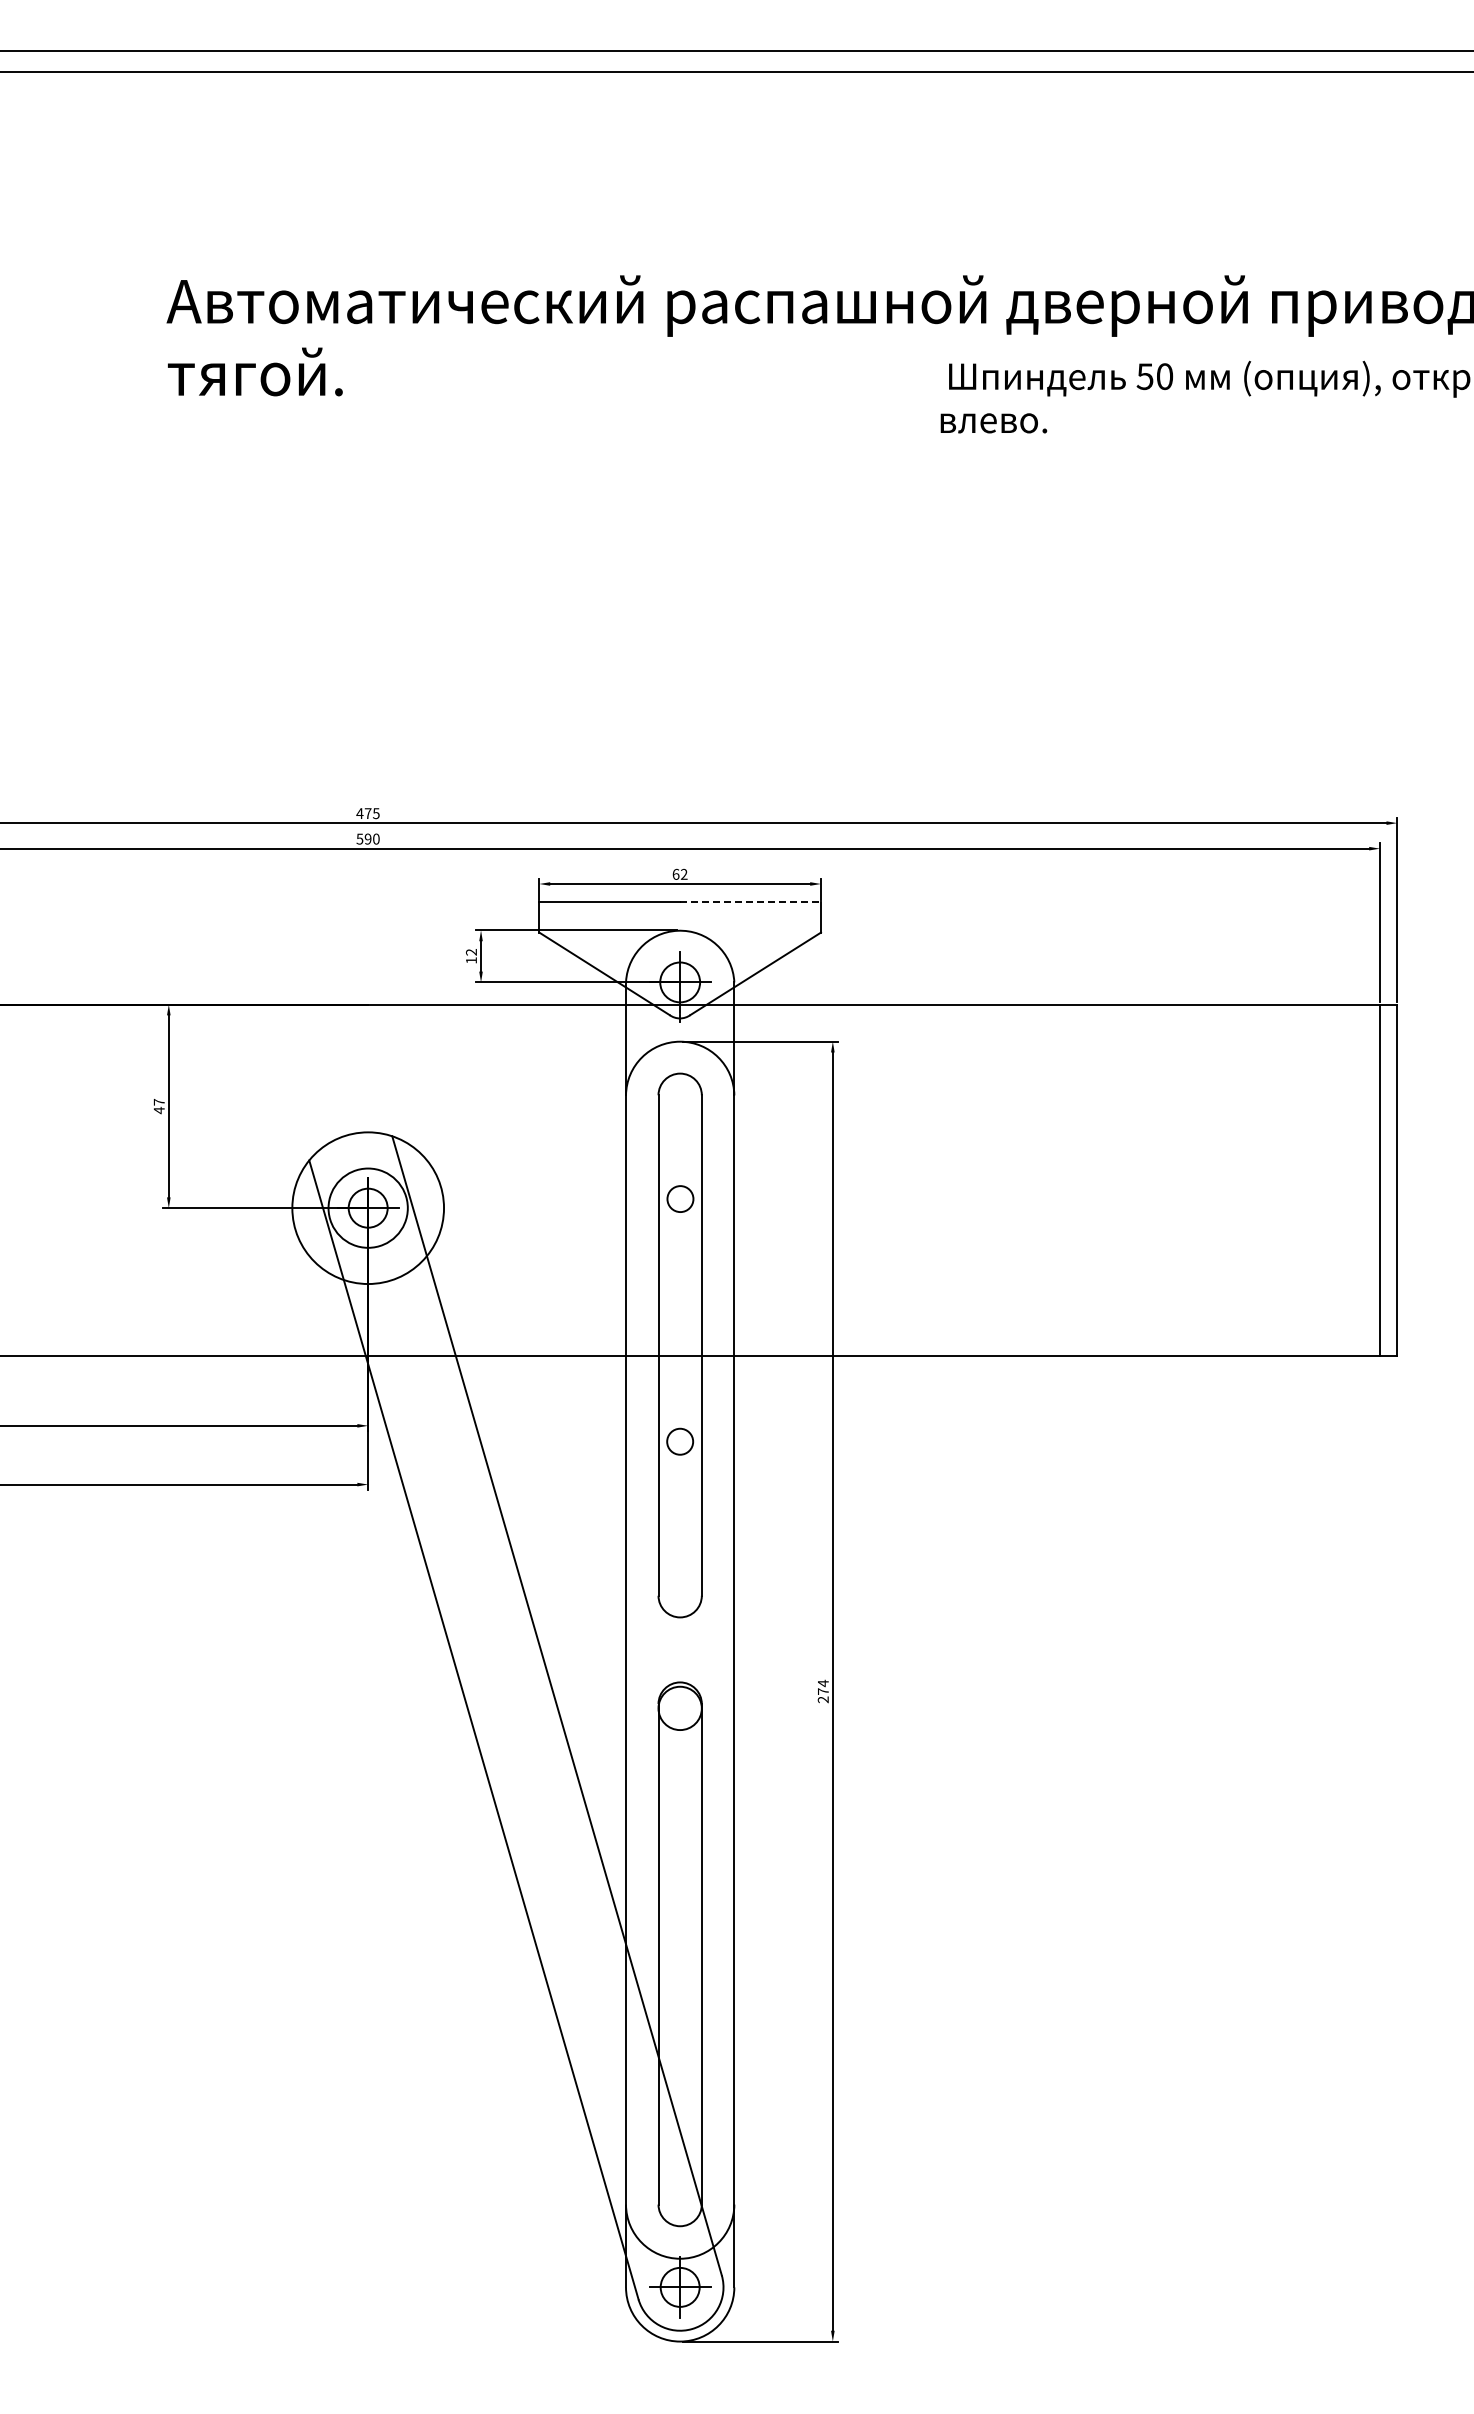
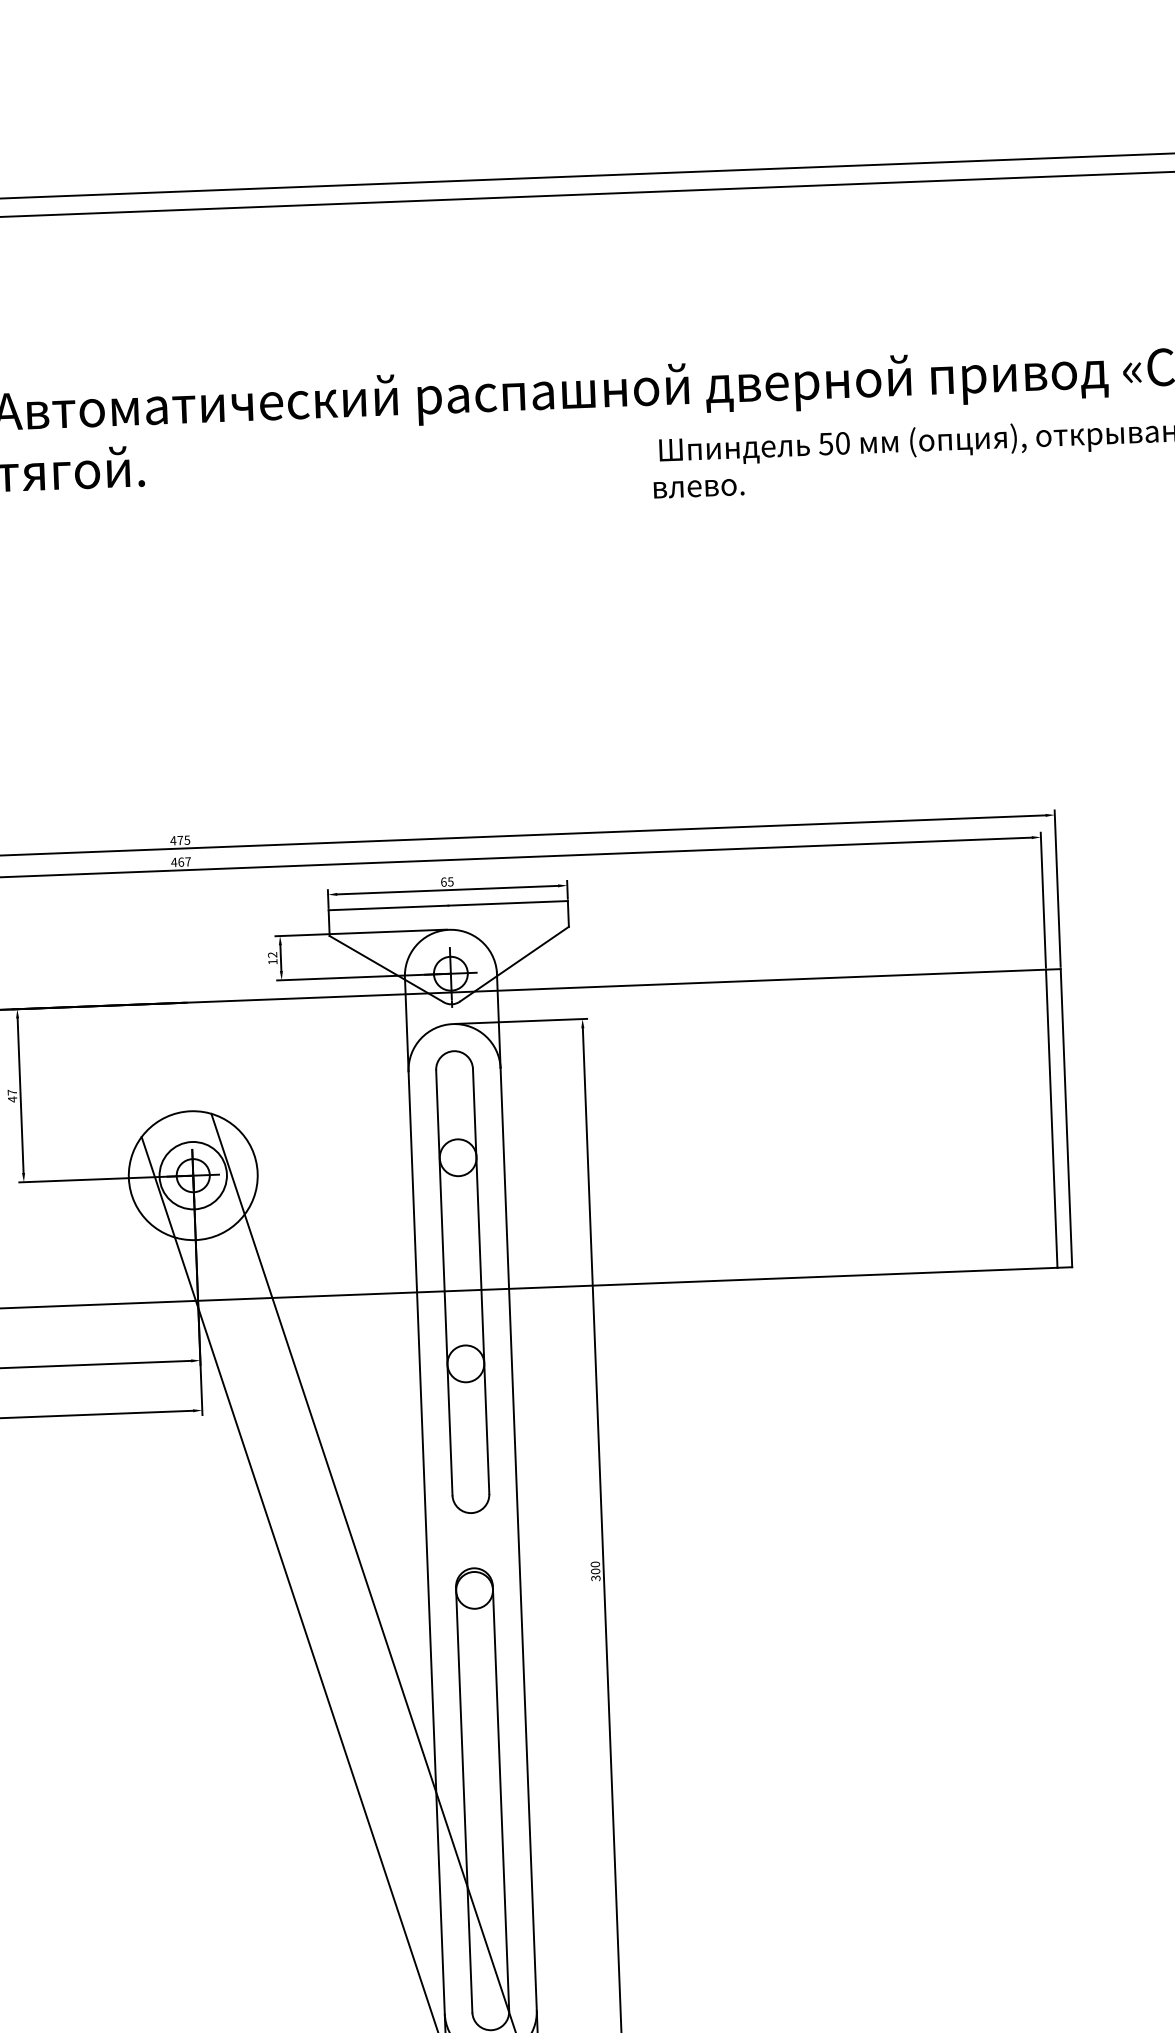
text: (367, 838) -> (180, 861), 590 -> 467
text: (683, 873) -> (450, 881), 62 -> 65
line: (751, 902) -> (508, 903), dashed -> solid
circle: (680, 1198) -> (458, 1157), size x1.67
circle: (679, 1441) -> (465, 1363), size x1.67
text: (822, 1691) -> (594, 1571), 274 -> 300

